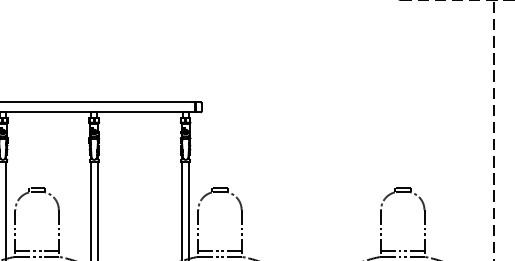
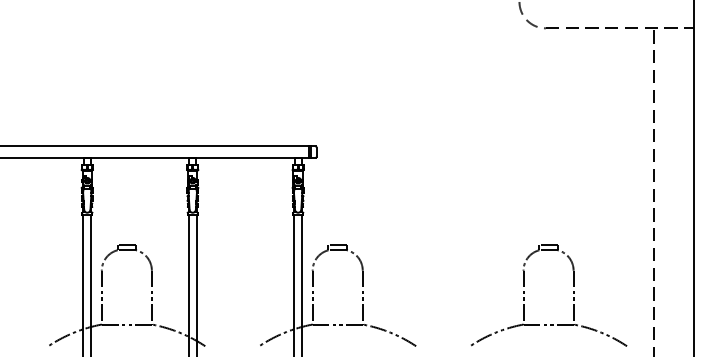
line: (36, 251) -> (126, 318), removed
line: (219, 251) -> (337, 318), removed
line: (402, 251) -> (548, 318), removed

